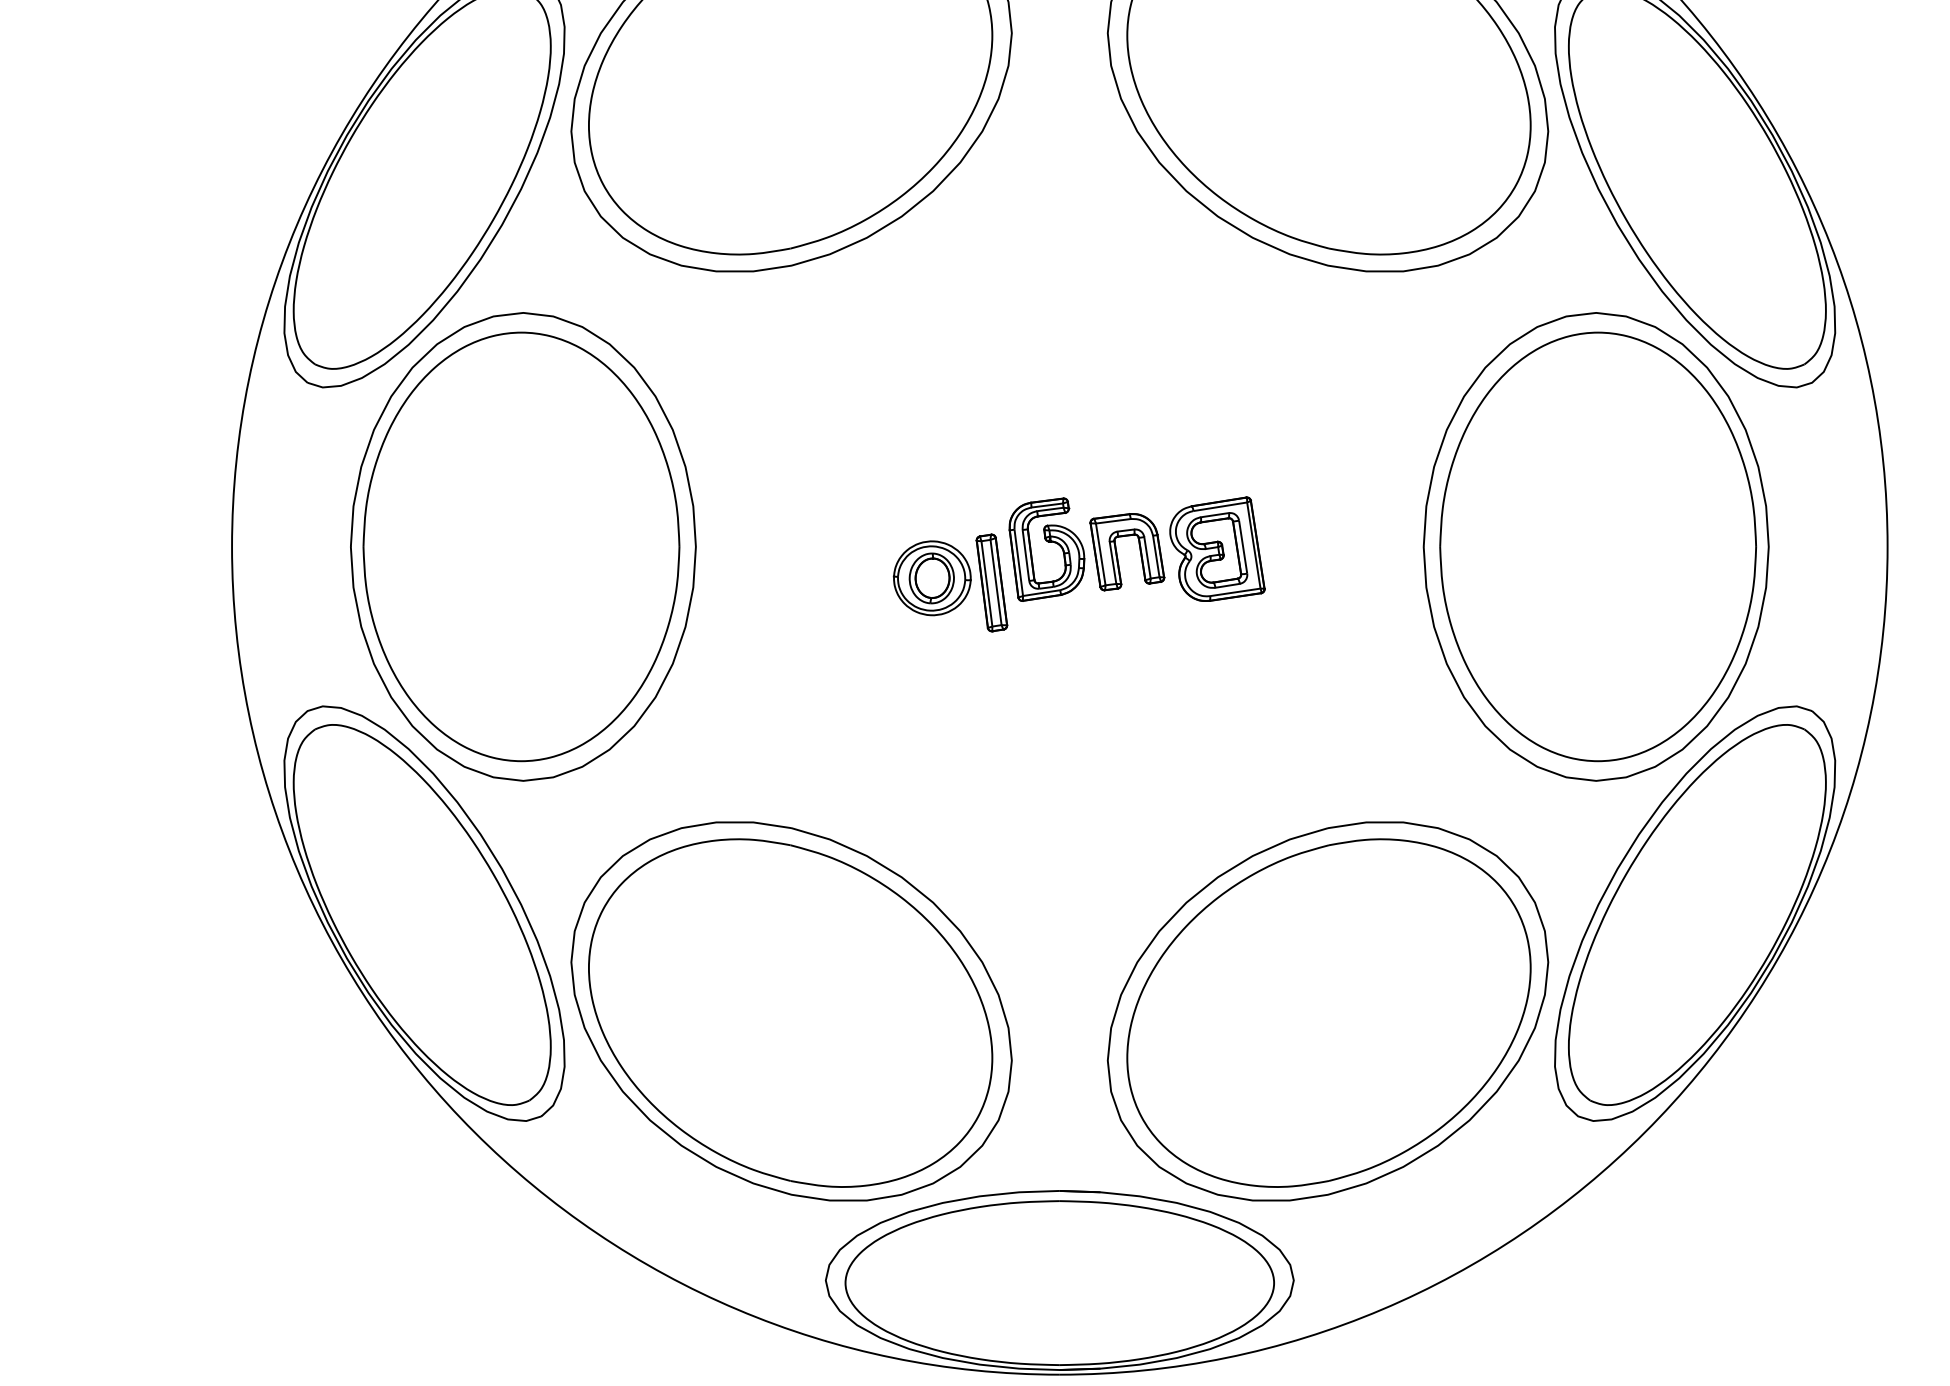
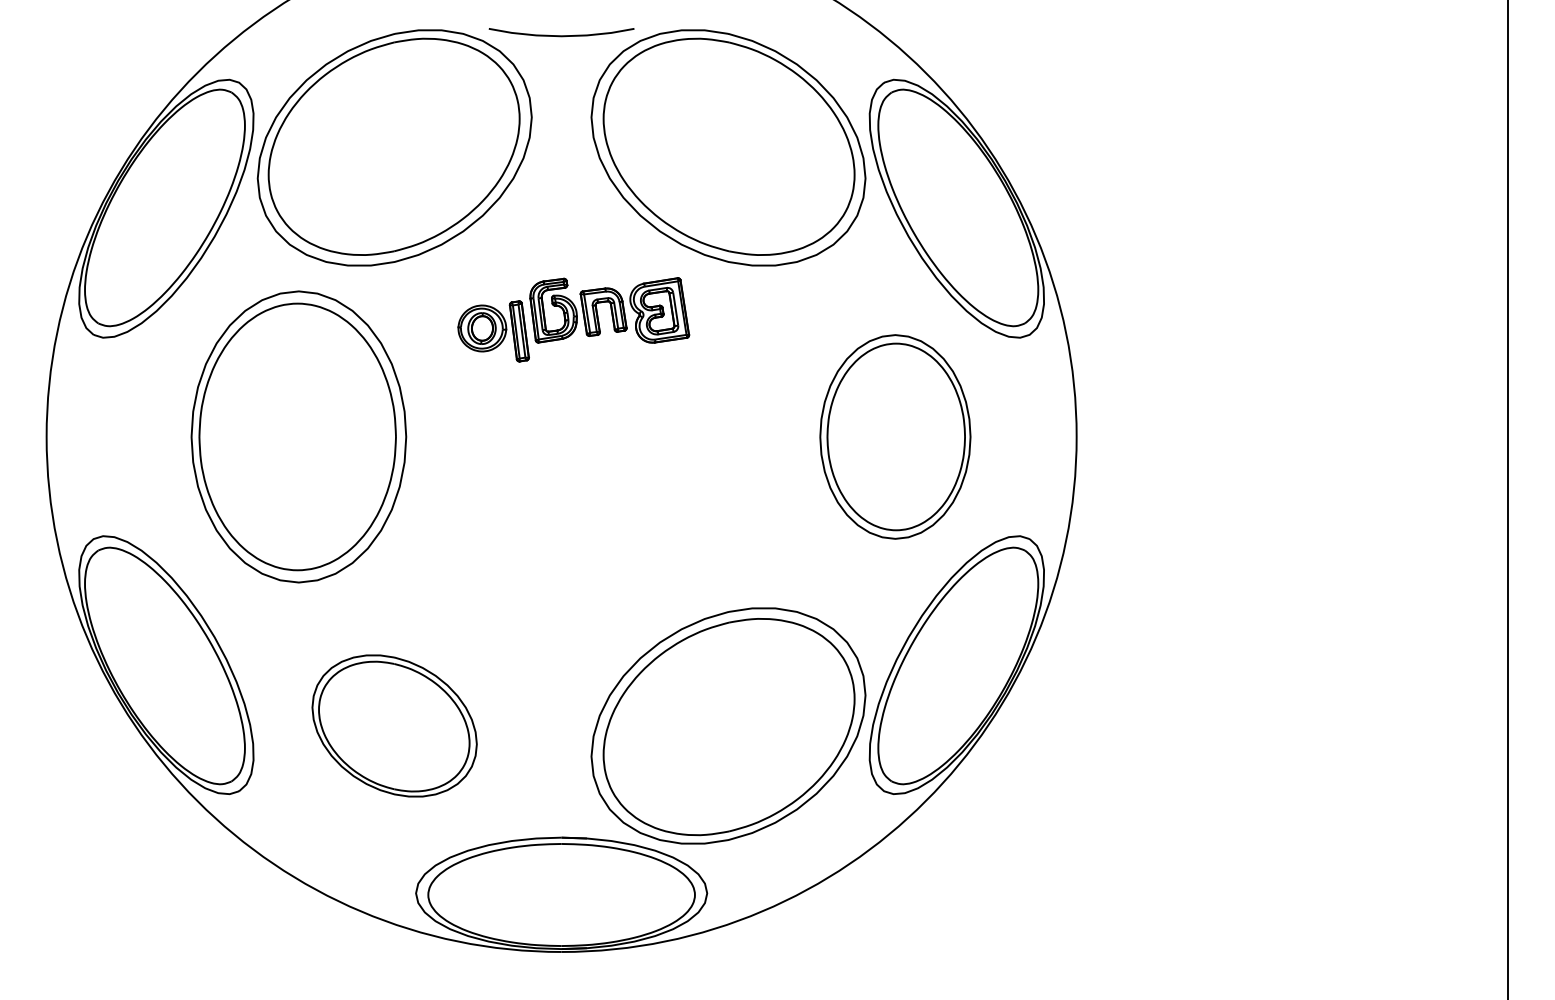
part: (522, 546) -> (298, 436), moved
part: (1596, 546) -> (895, 436), size x0.7
part: (1078, 563) -> (573, 319), moved
part: (791, 1010) -> (394, 725), size x0.6

